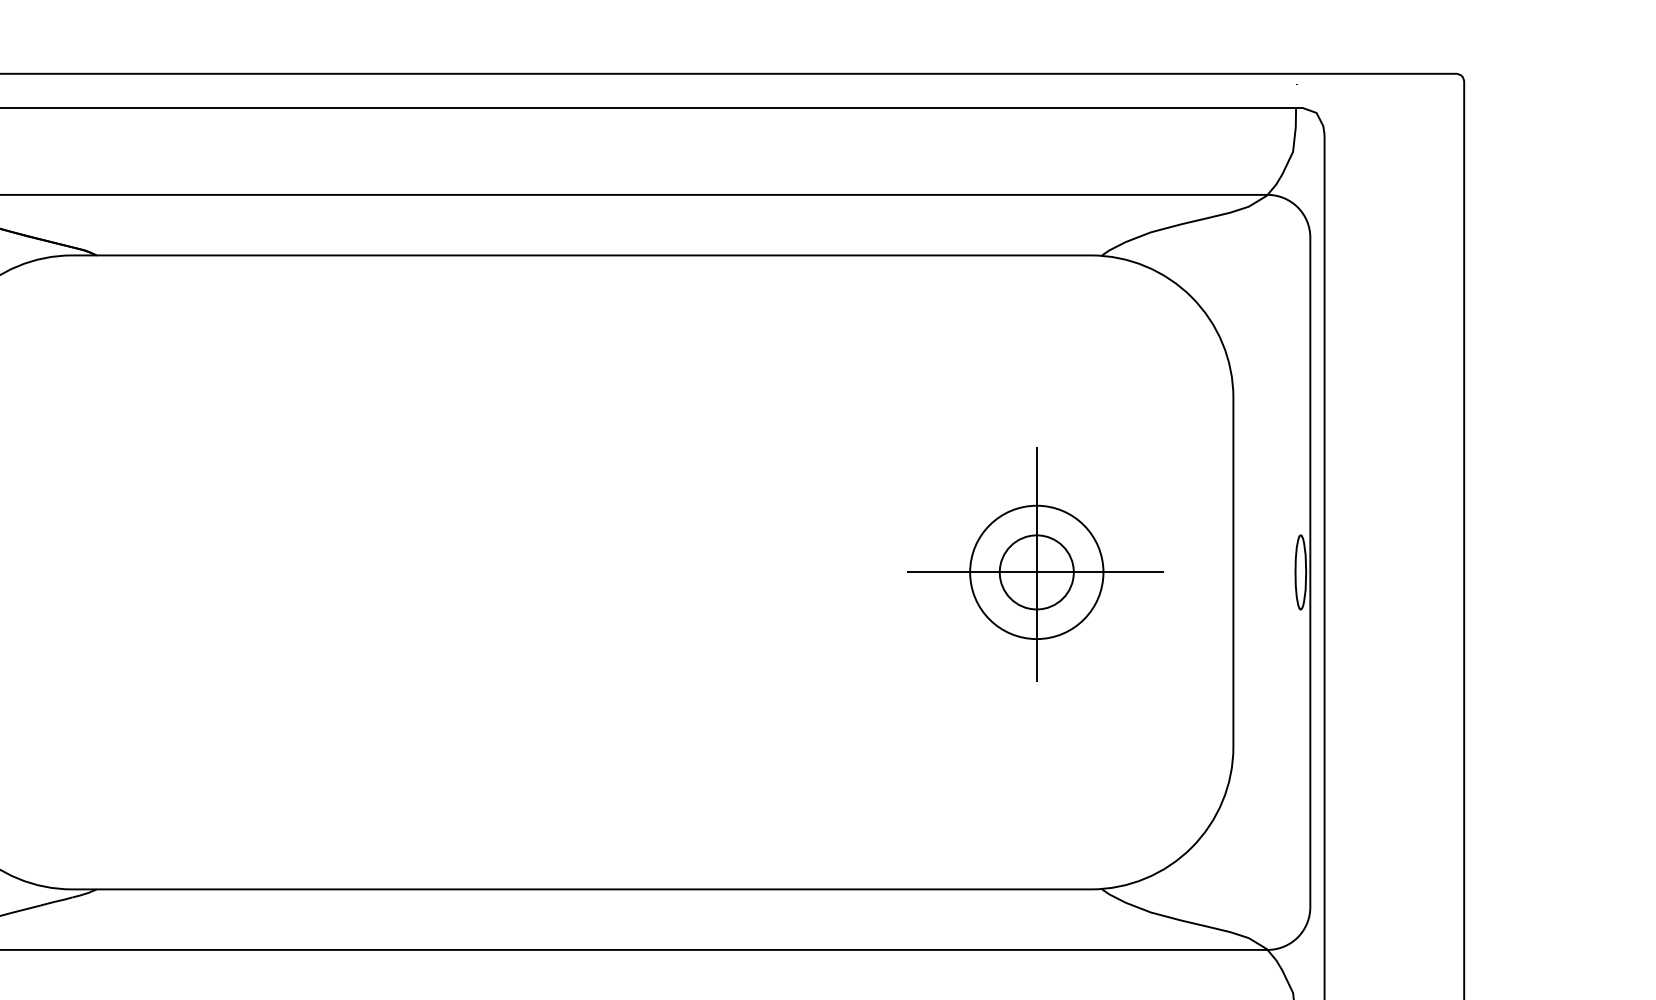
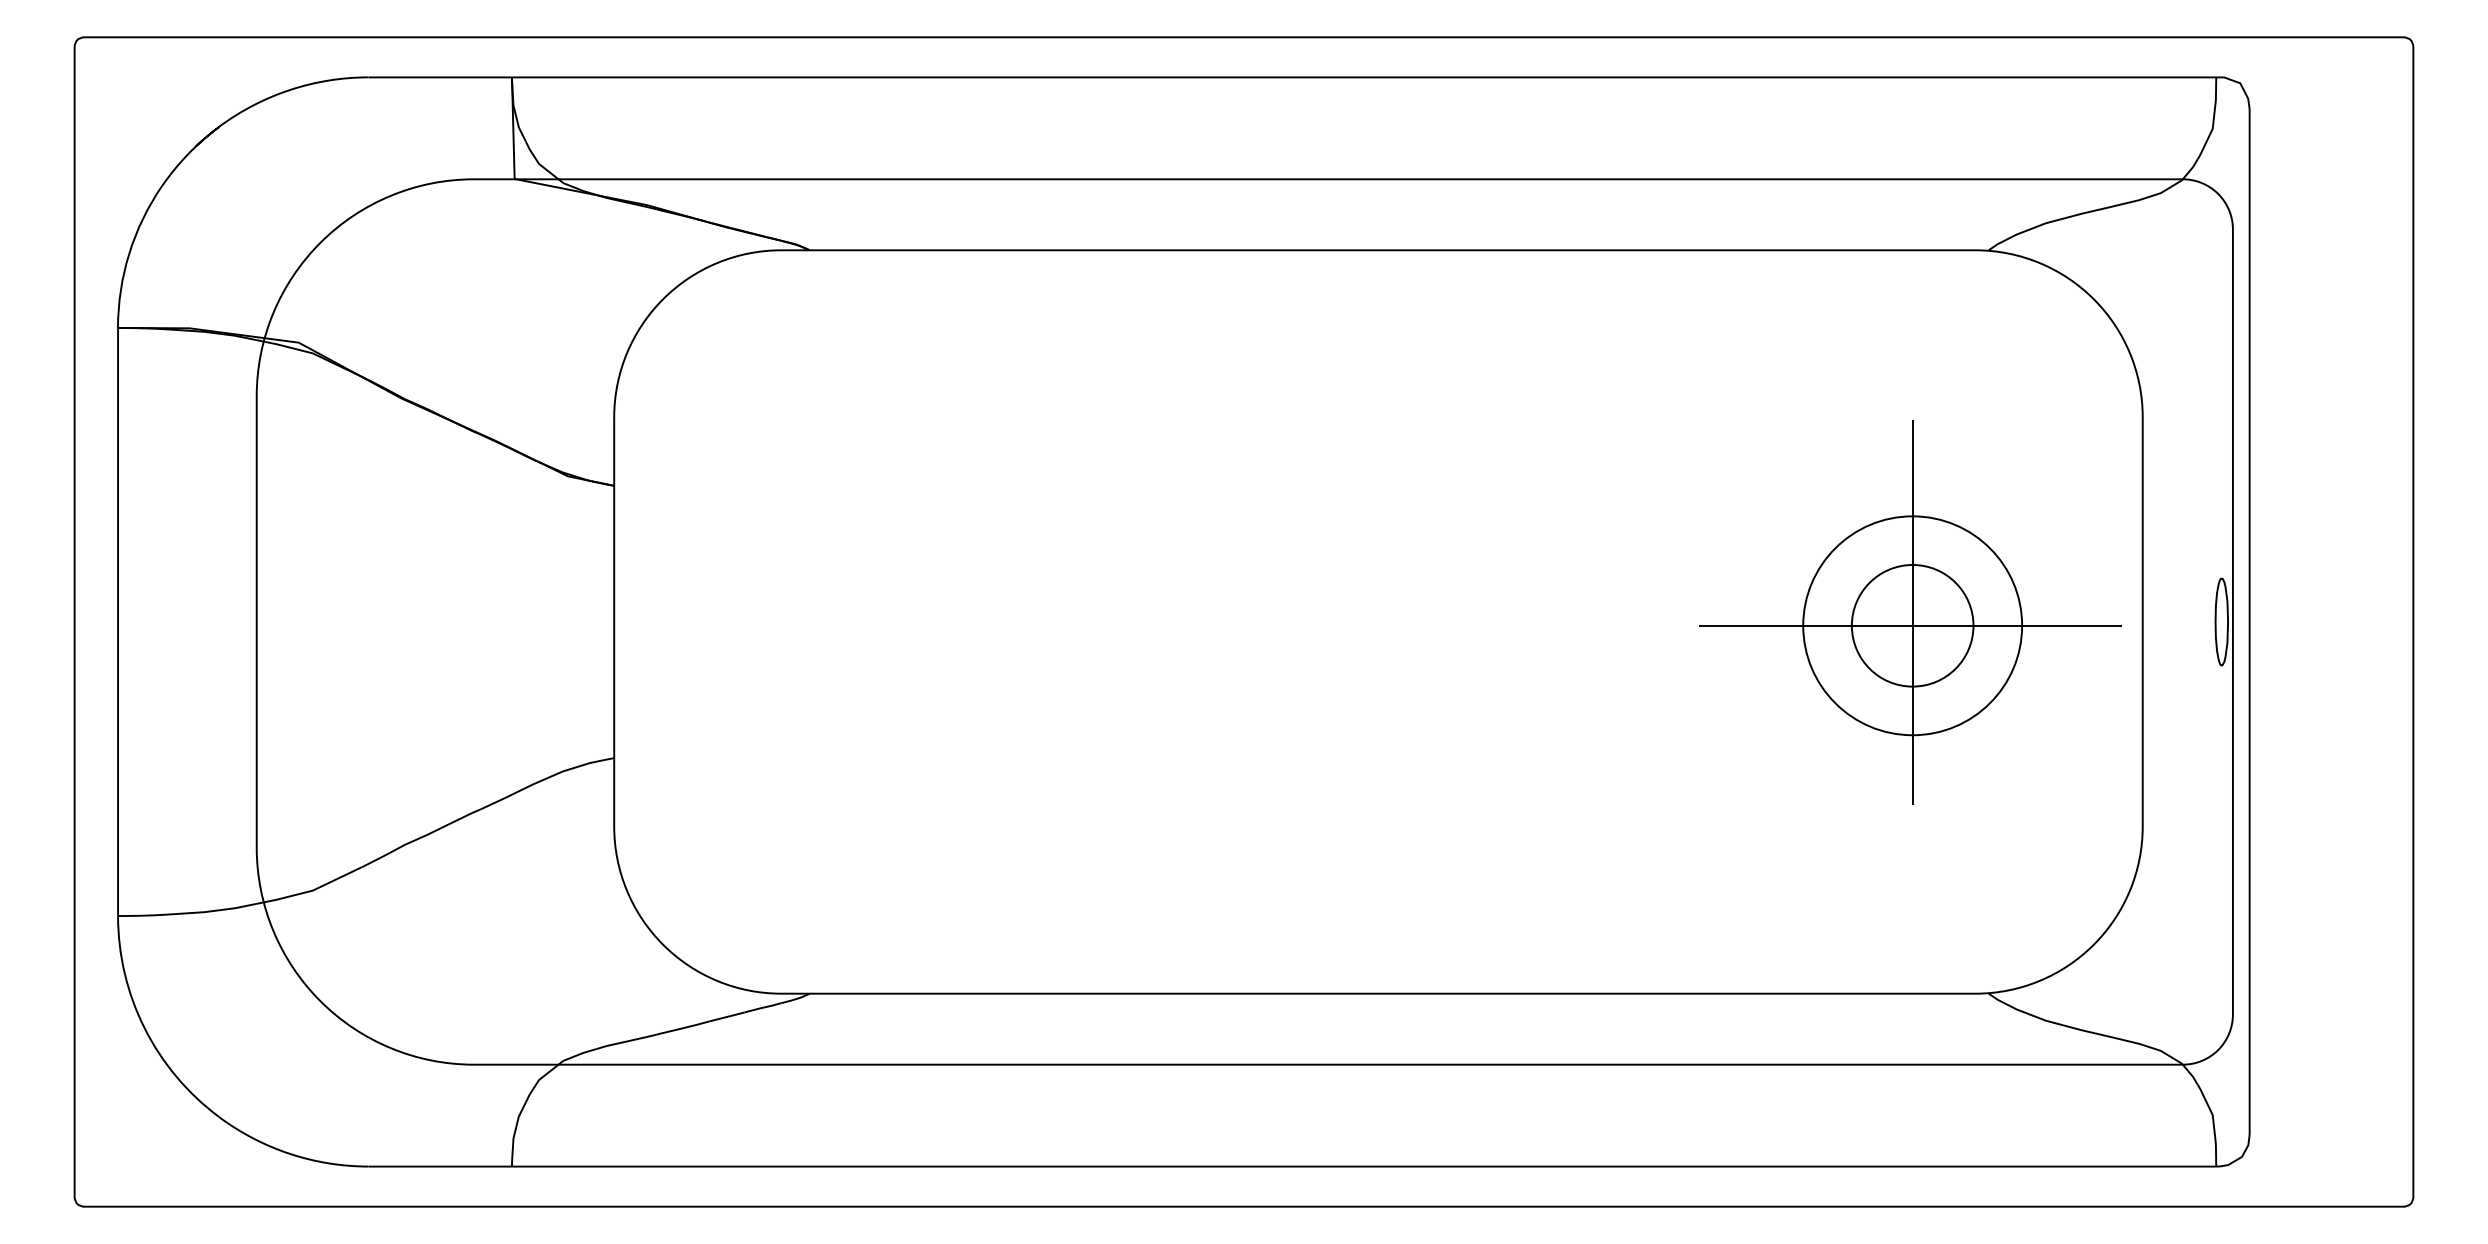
part: (1035, 564) -> (1910, 612), size x1.4

